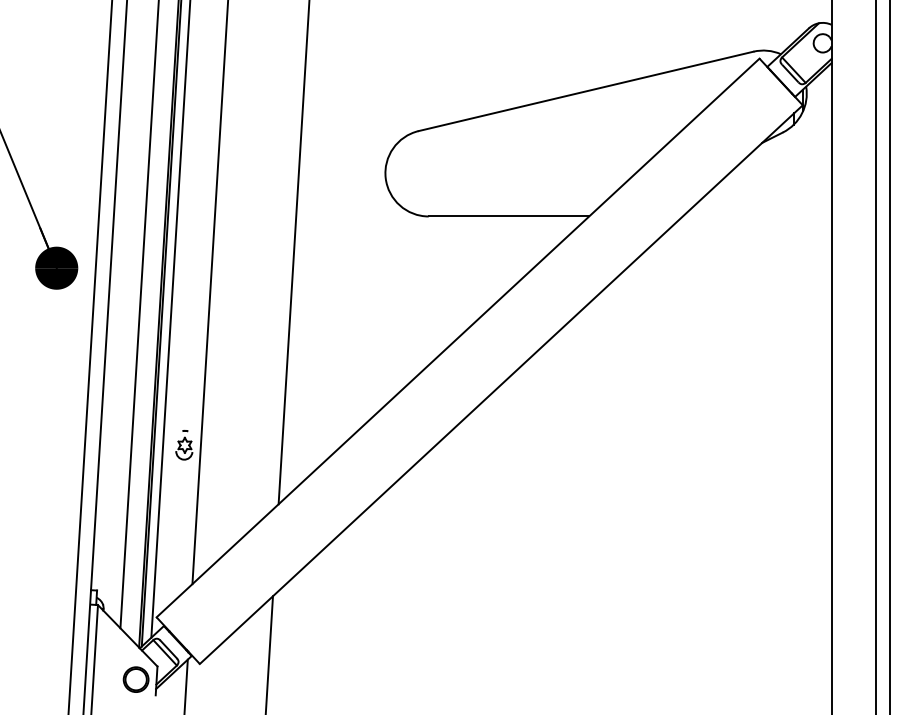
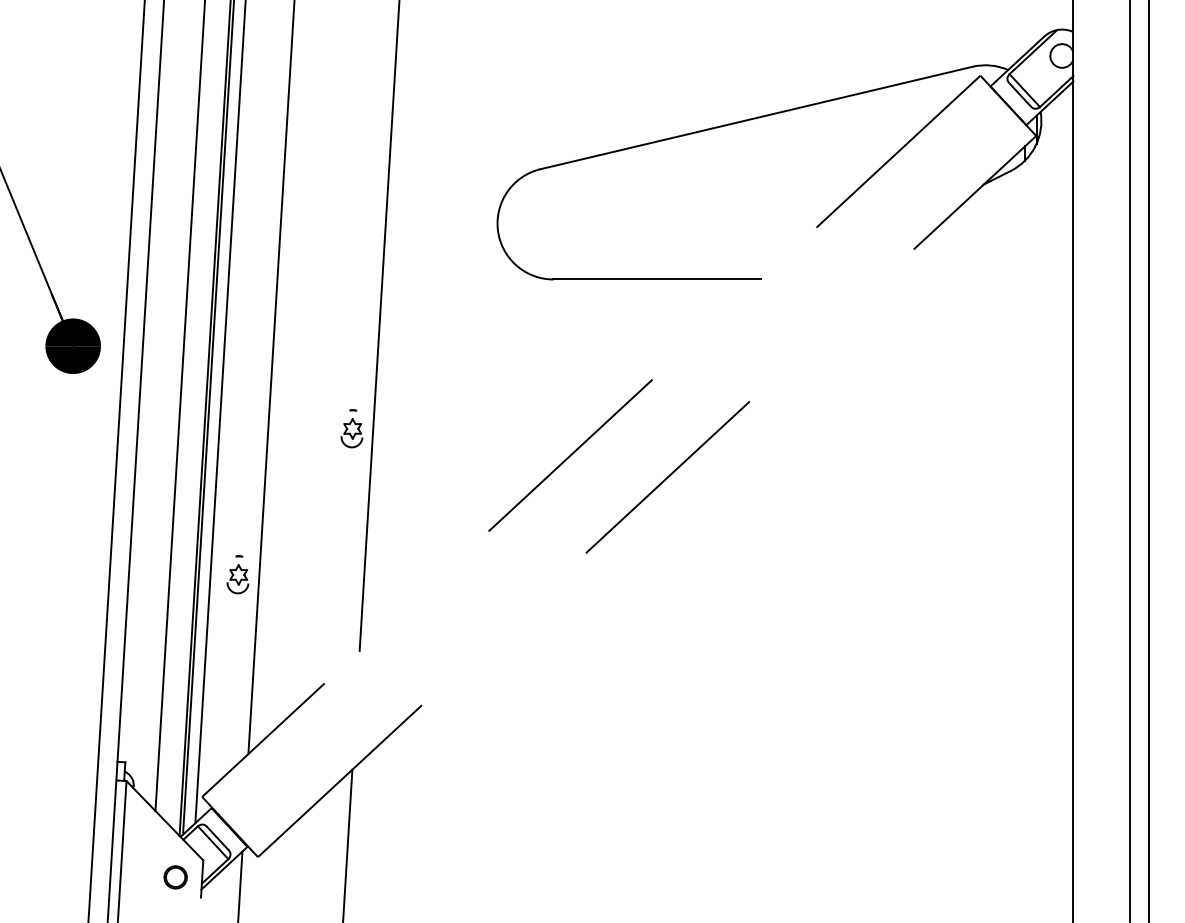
part: (272, 331) -> (351, 428), added
line: (458, 338) -> (591, 436), solid -> dashed
line: (501, 384) -> (647, 496), solid -> dashed
part: (135, 679) -> (175, 877), size x0.7

